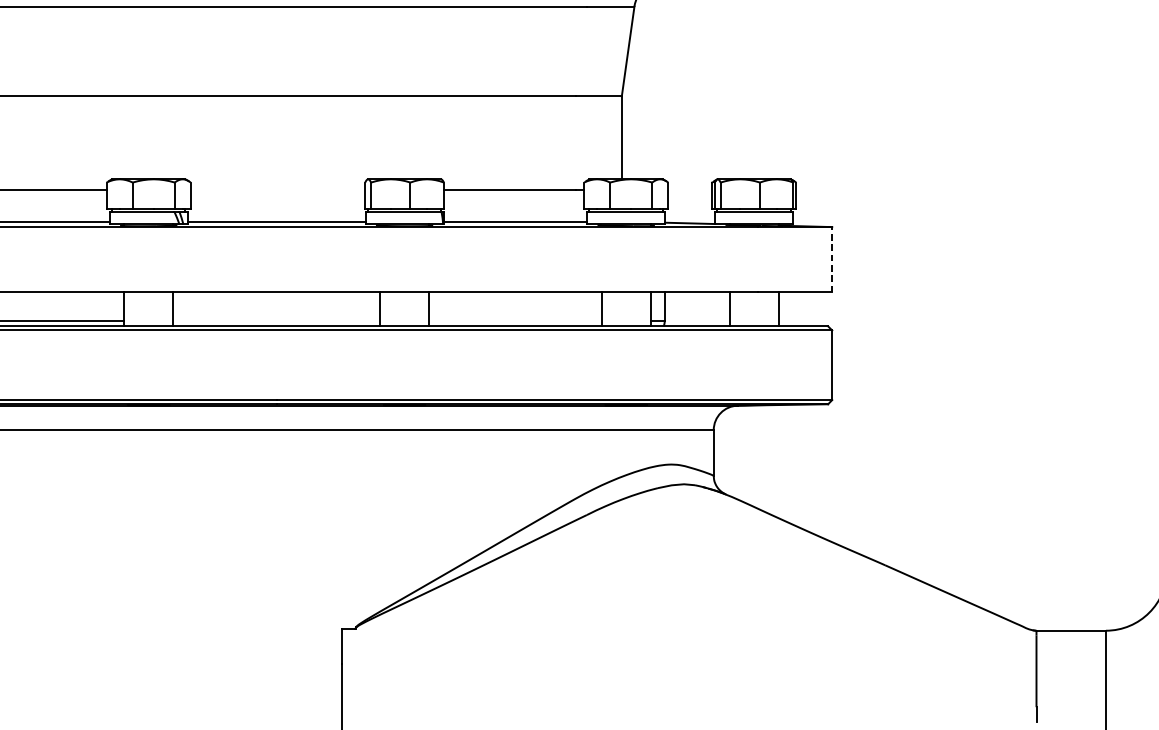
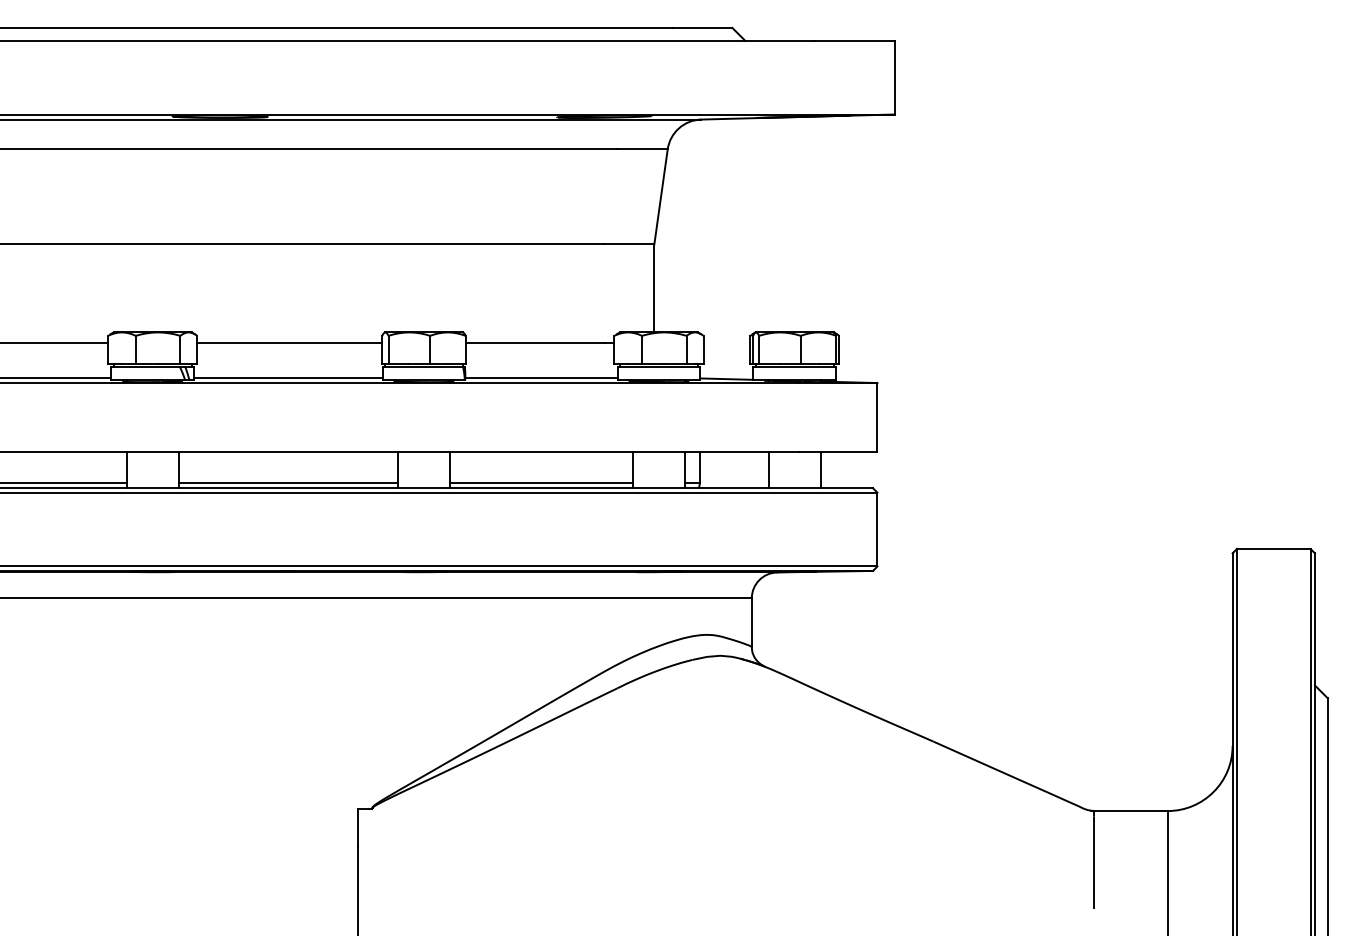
line: (277, 189) -> (289, 343), added
line: (832, 259) -> (877, 417), dashed -> solid
line: (275, 321) -> (287, 483), added
line: (514, 321) -> (540, 483), added

